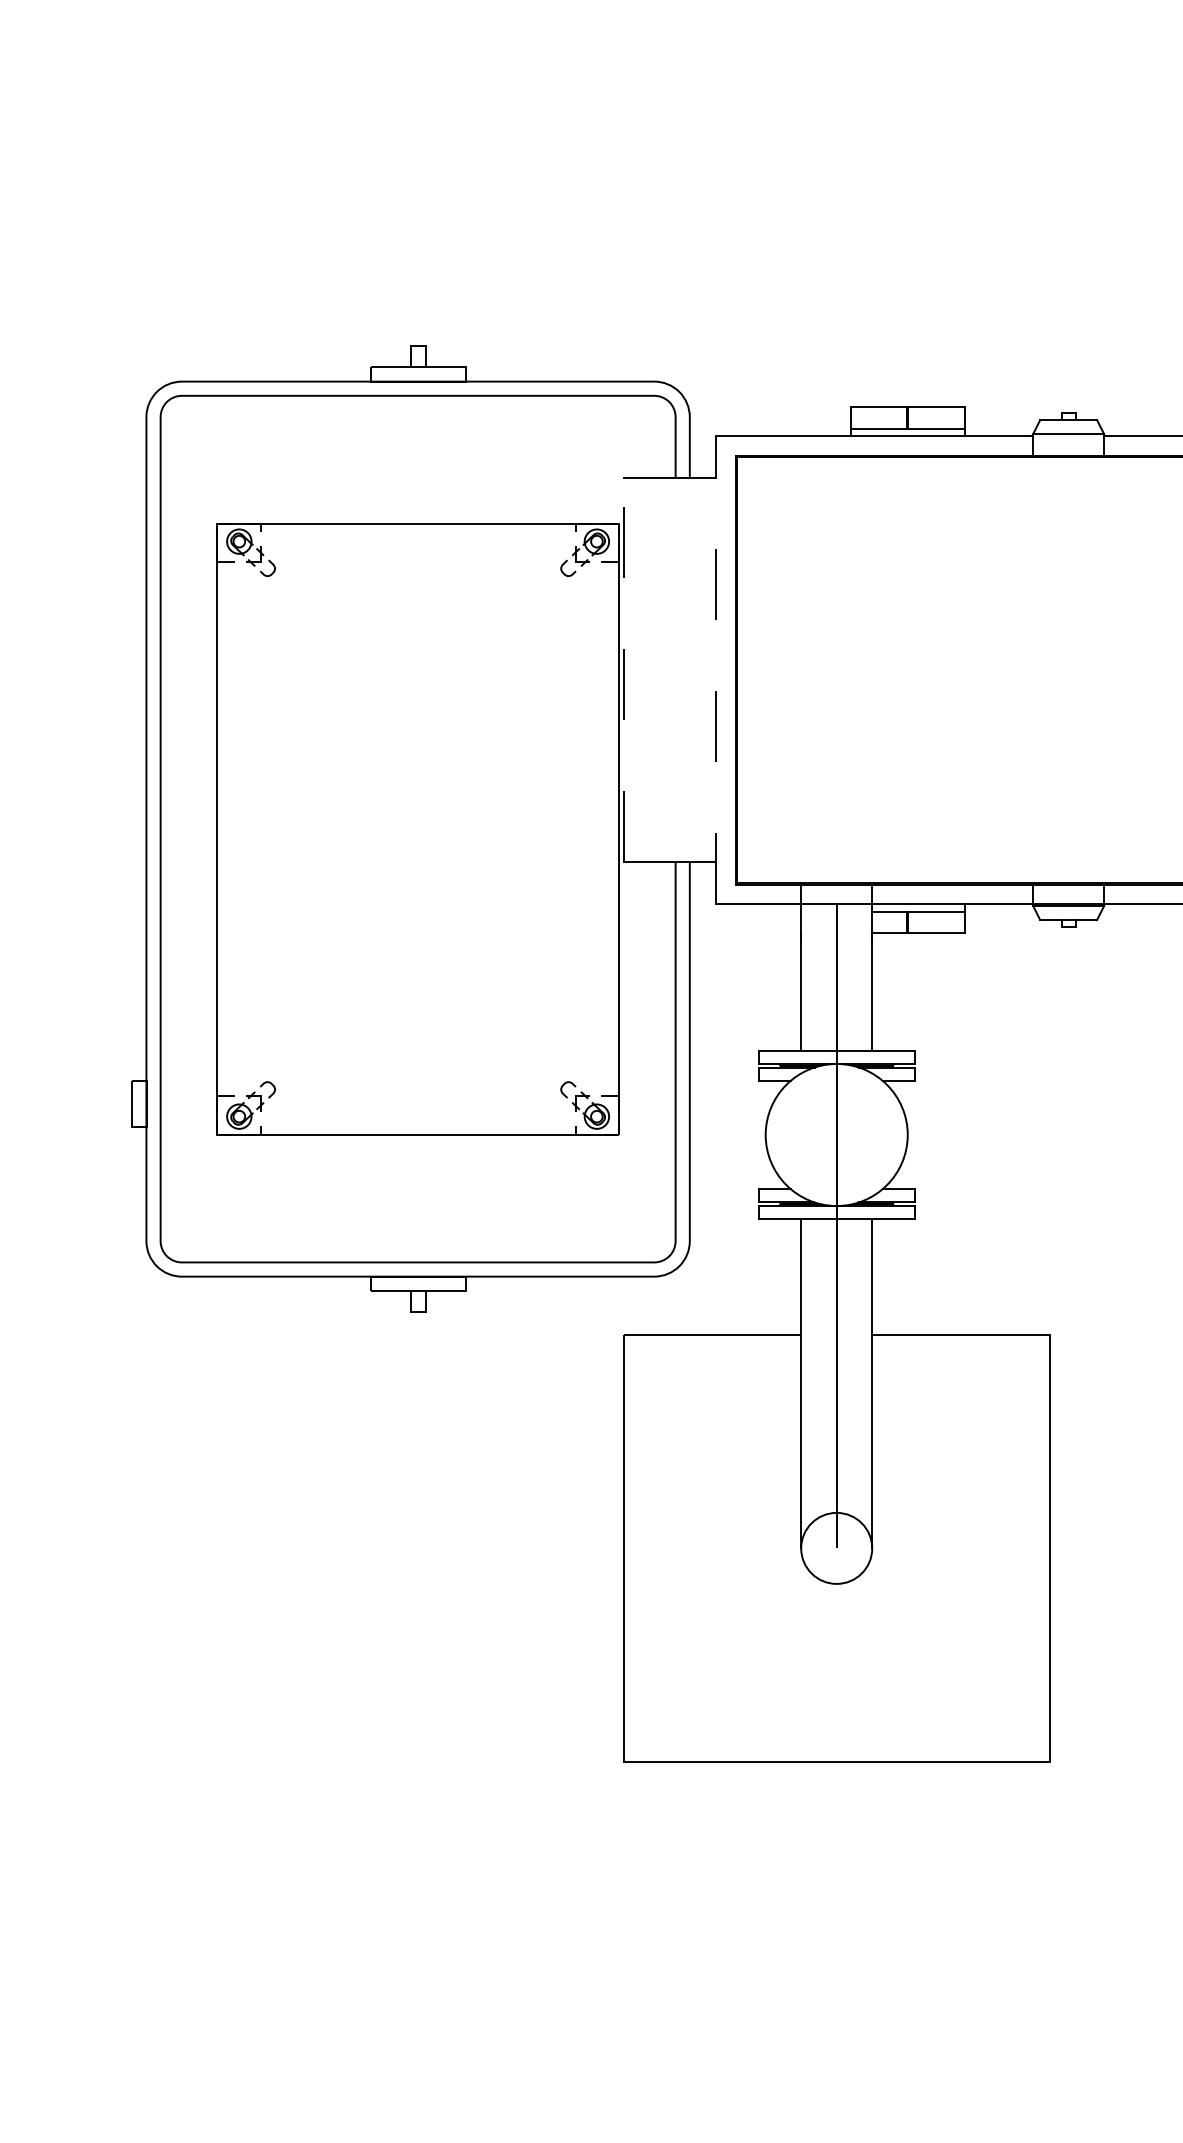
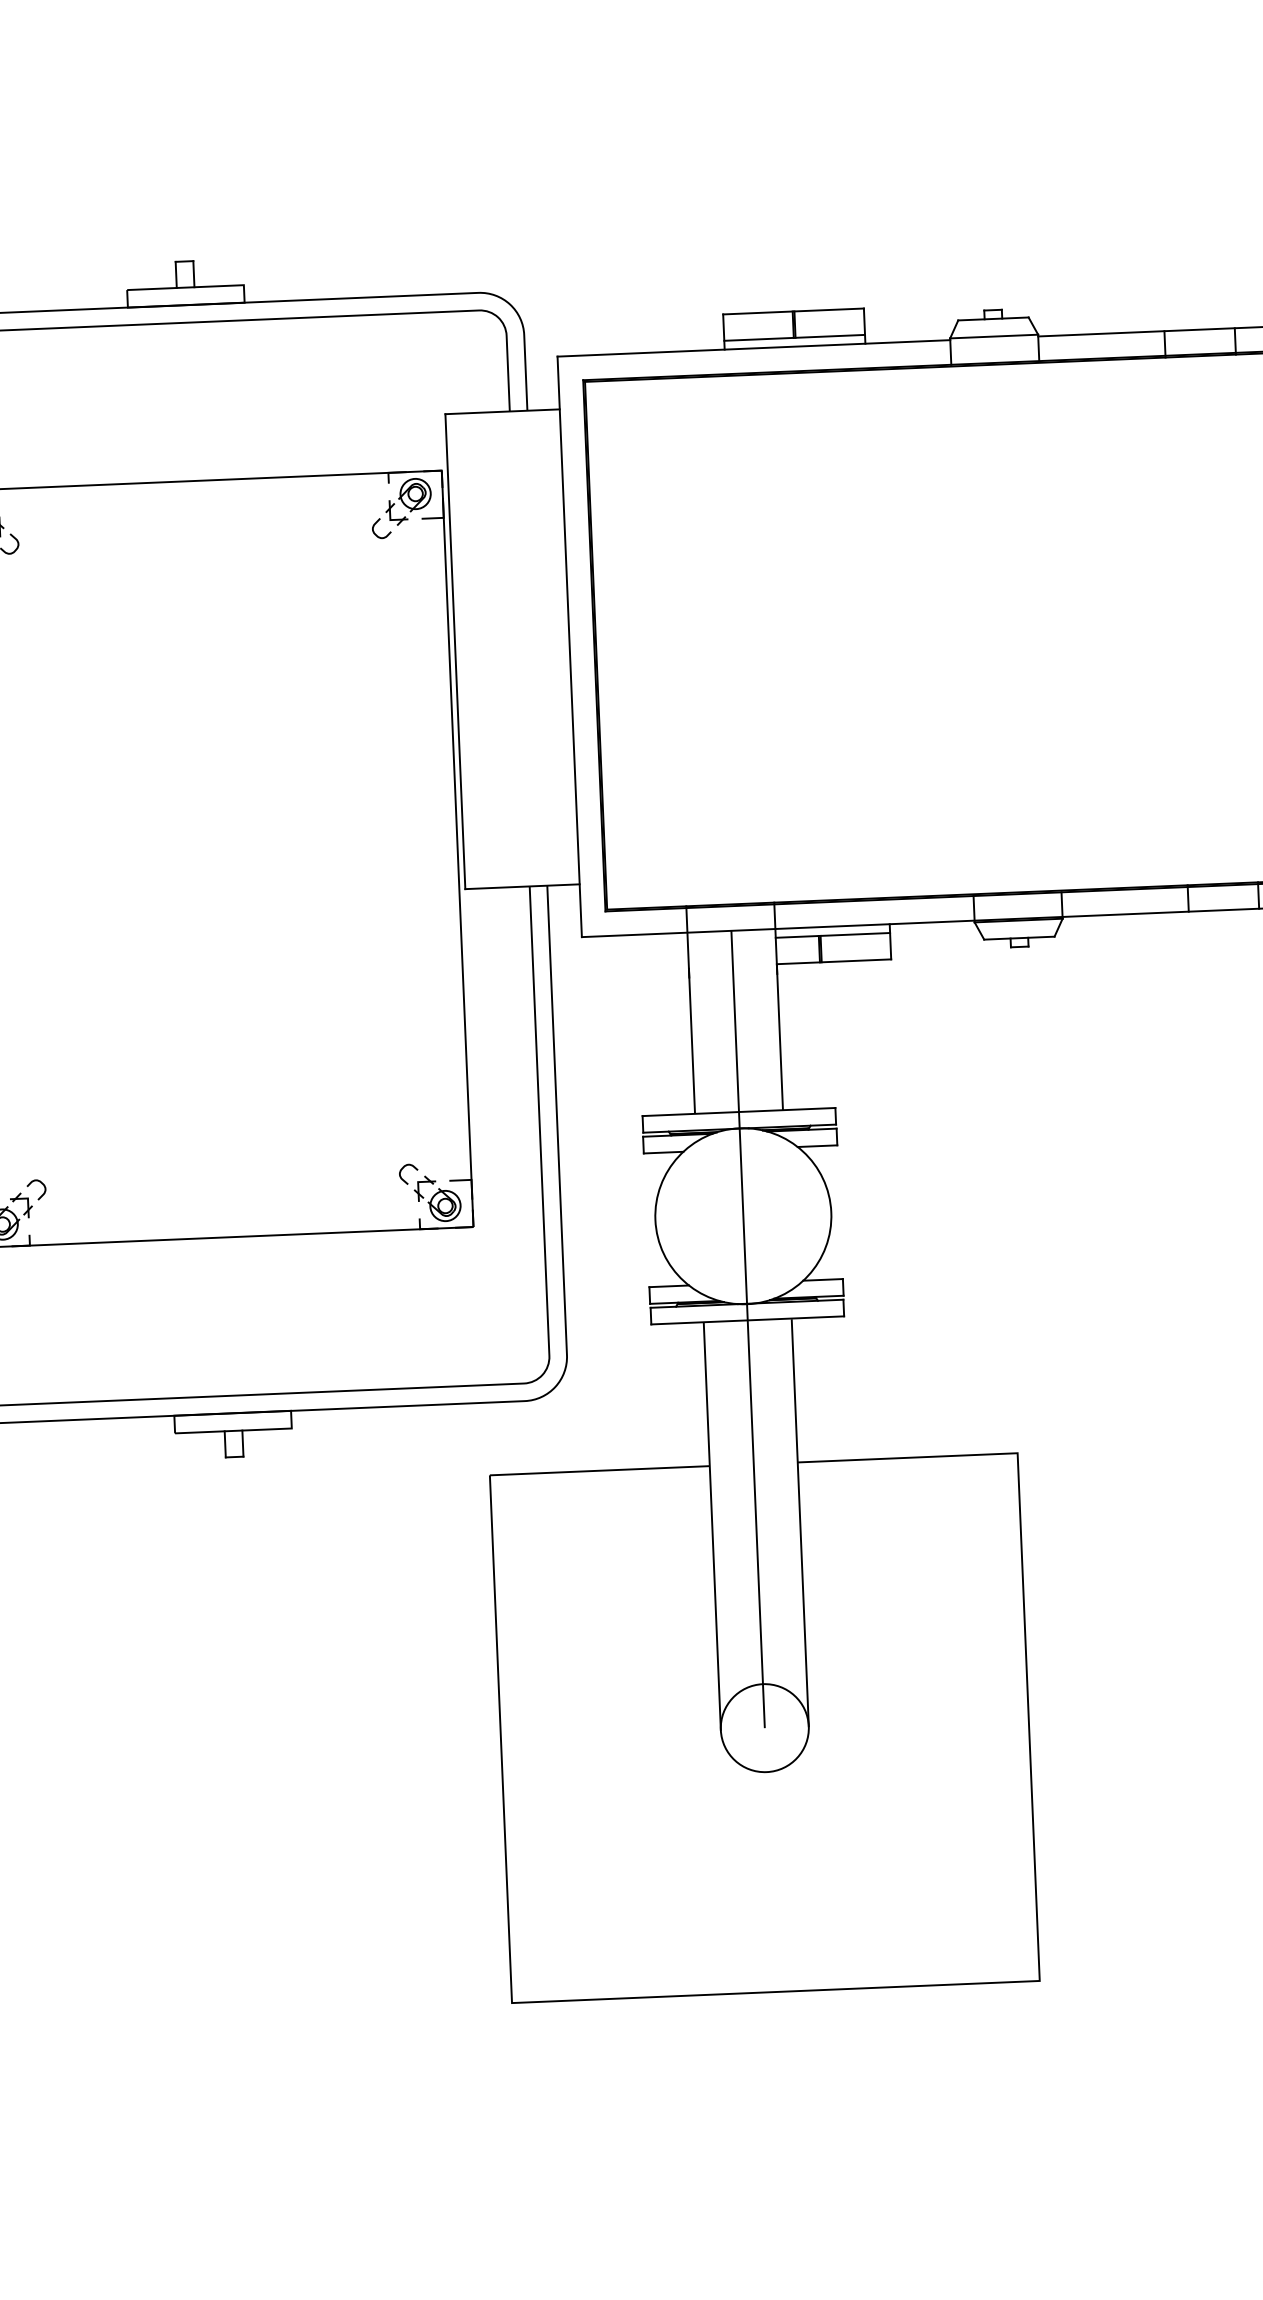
line: (715, 669) -> (569, 646), dashed -> solid
line: (623, 670) -> (455, 652), dashed -> solid

